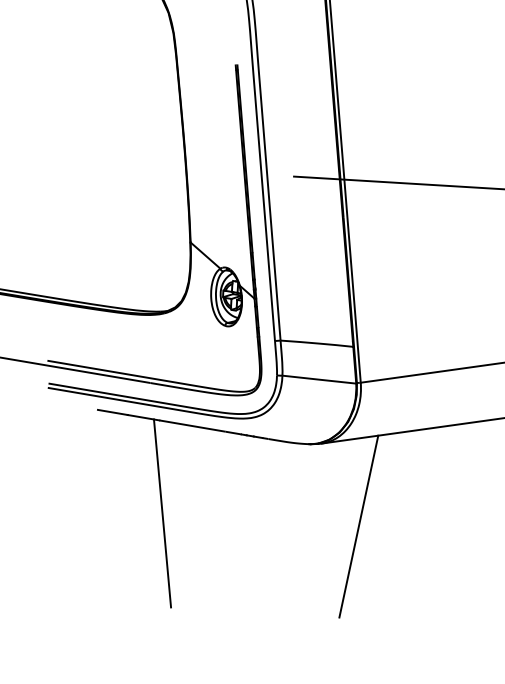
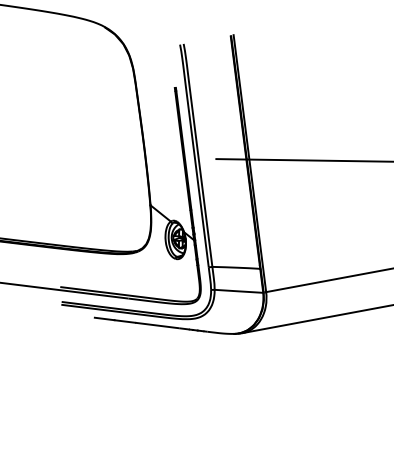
line: (161, 513) -> (139, 383), removed
line: (359, 526) -> (269, 386), removed

